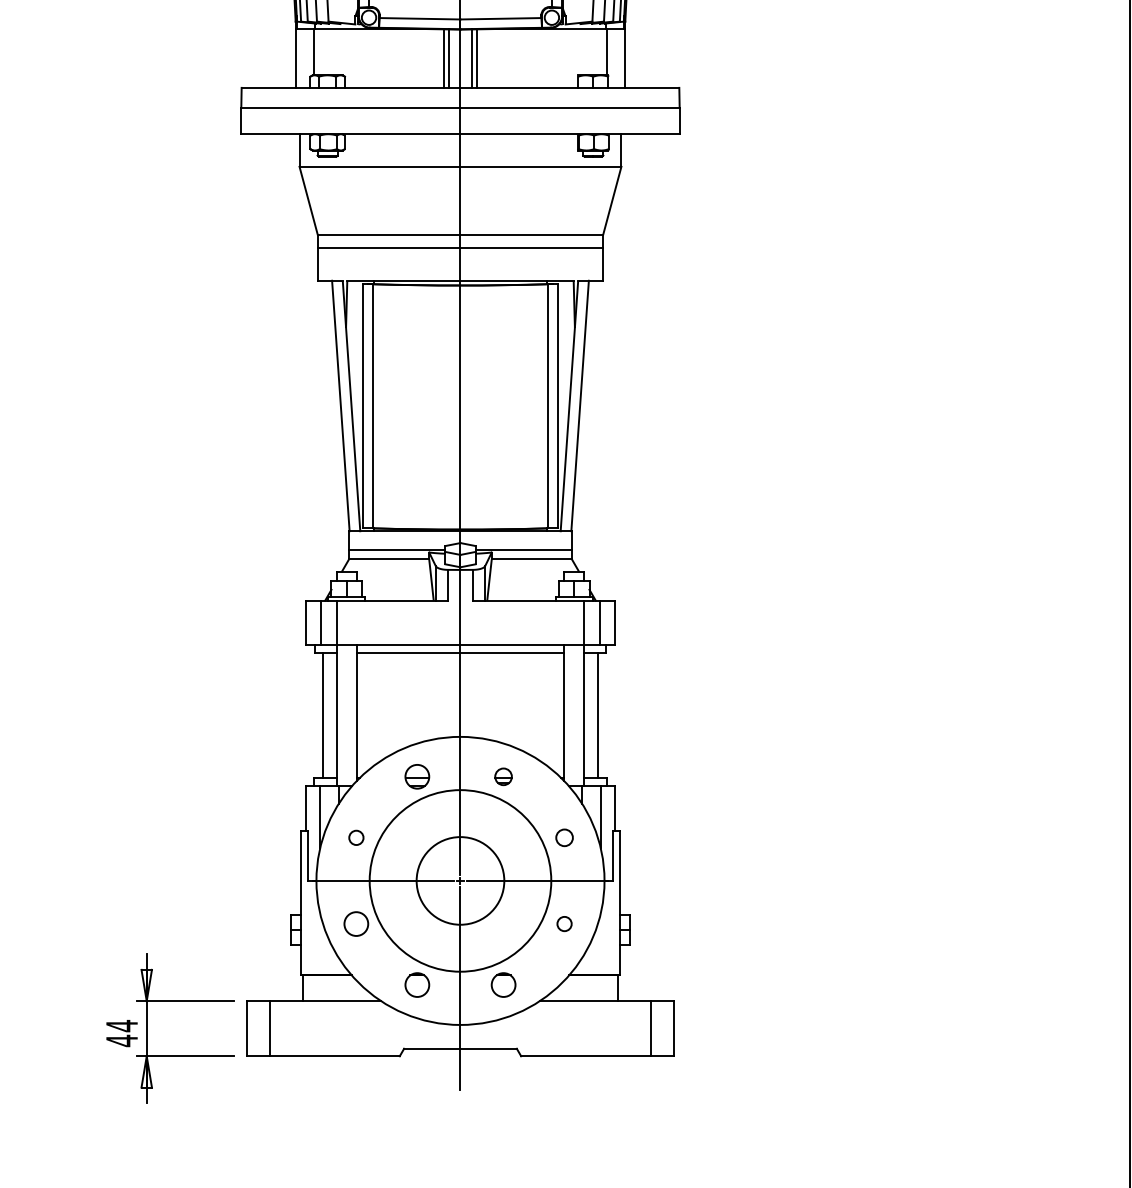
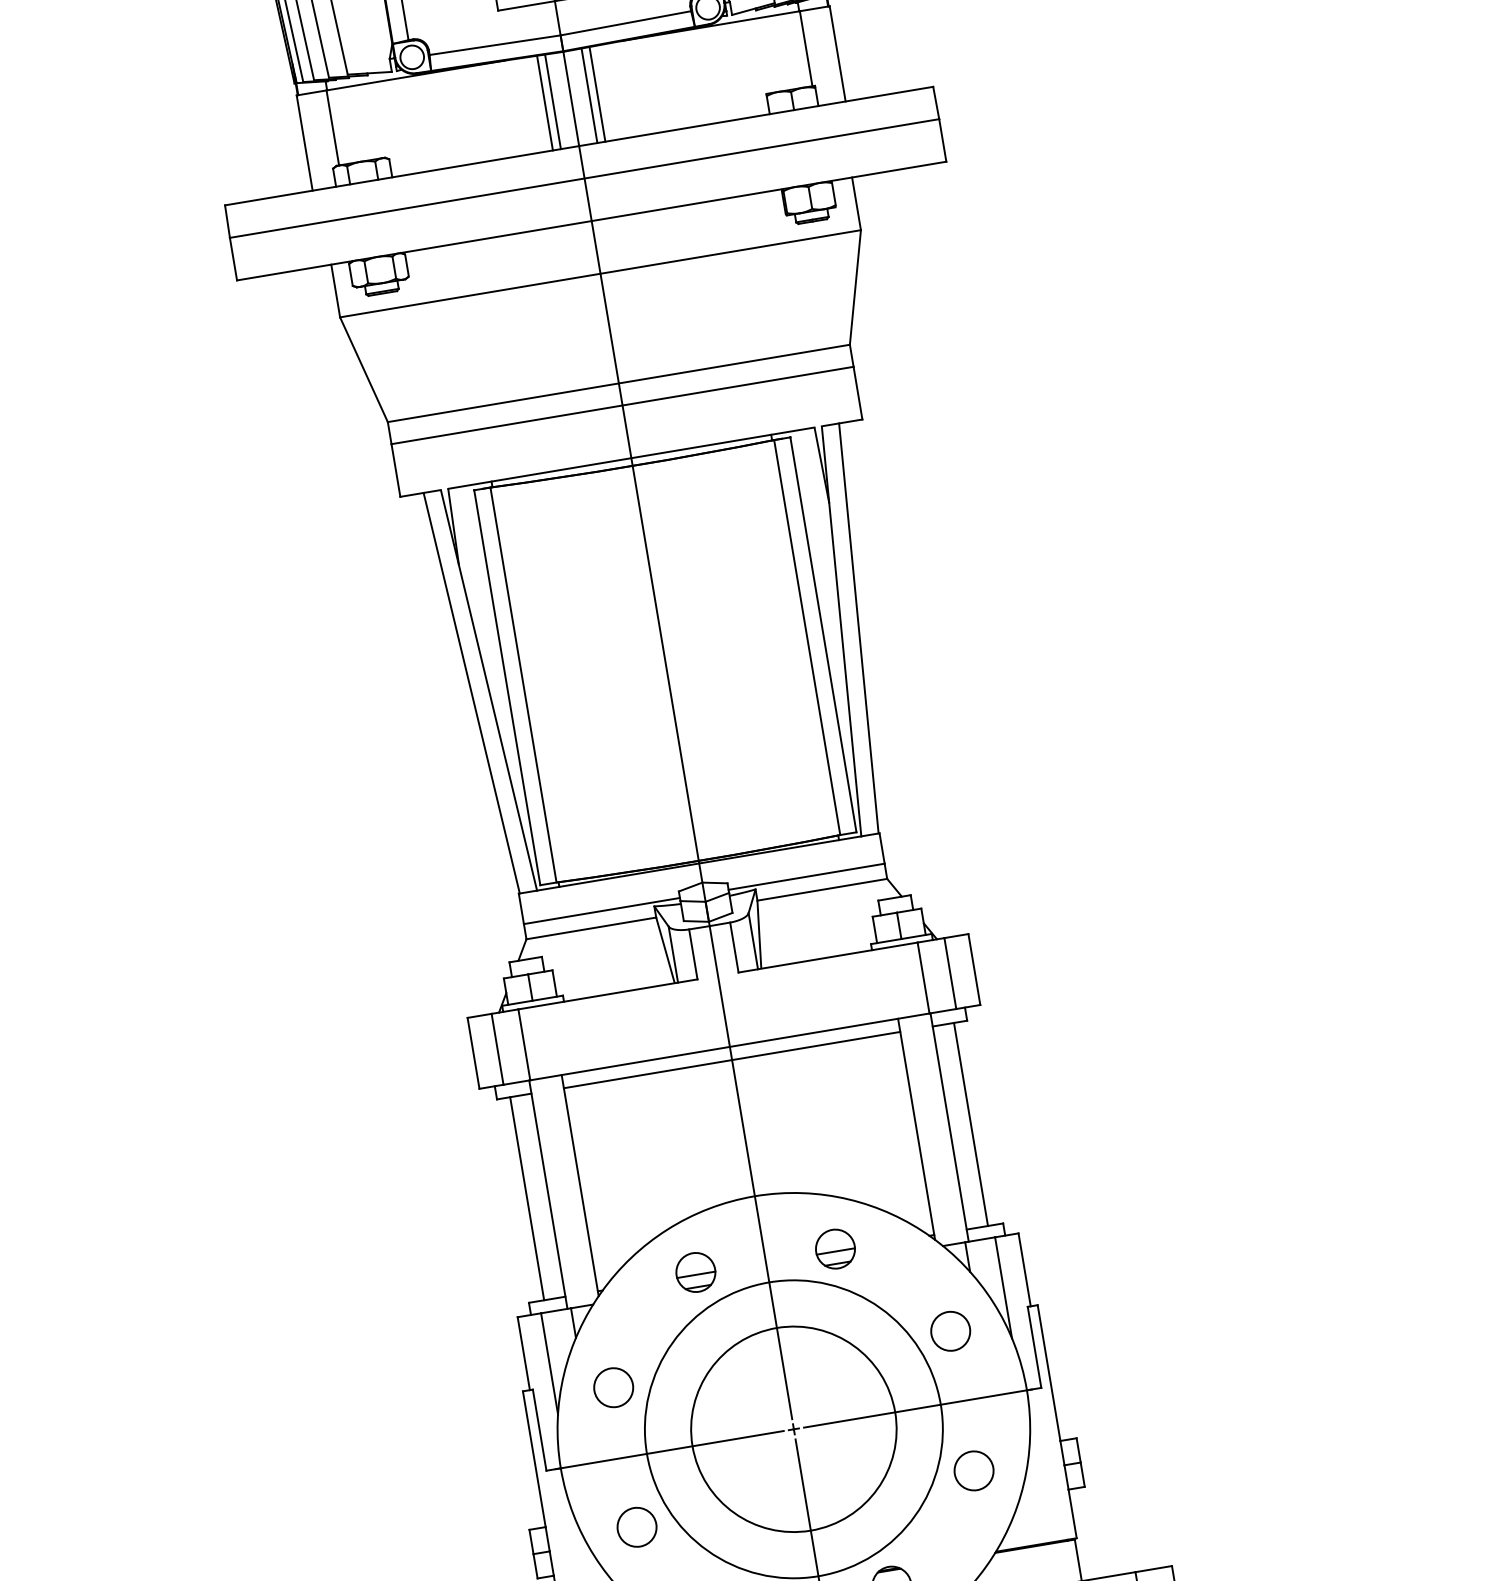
part: (503, 776) -> (835, 1248), size x1.43
circle: (356, 837) -> (613, 1387), size x1.67
circle: (564, 837) -> (950, 1330), size x1.43
circle: (460, 880) -> (793, 1428), size x1.43
circle: (564, 923) -> (973, 1470), size x1.67

